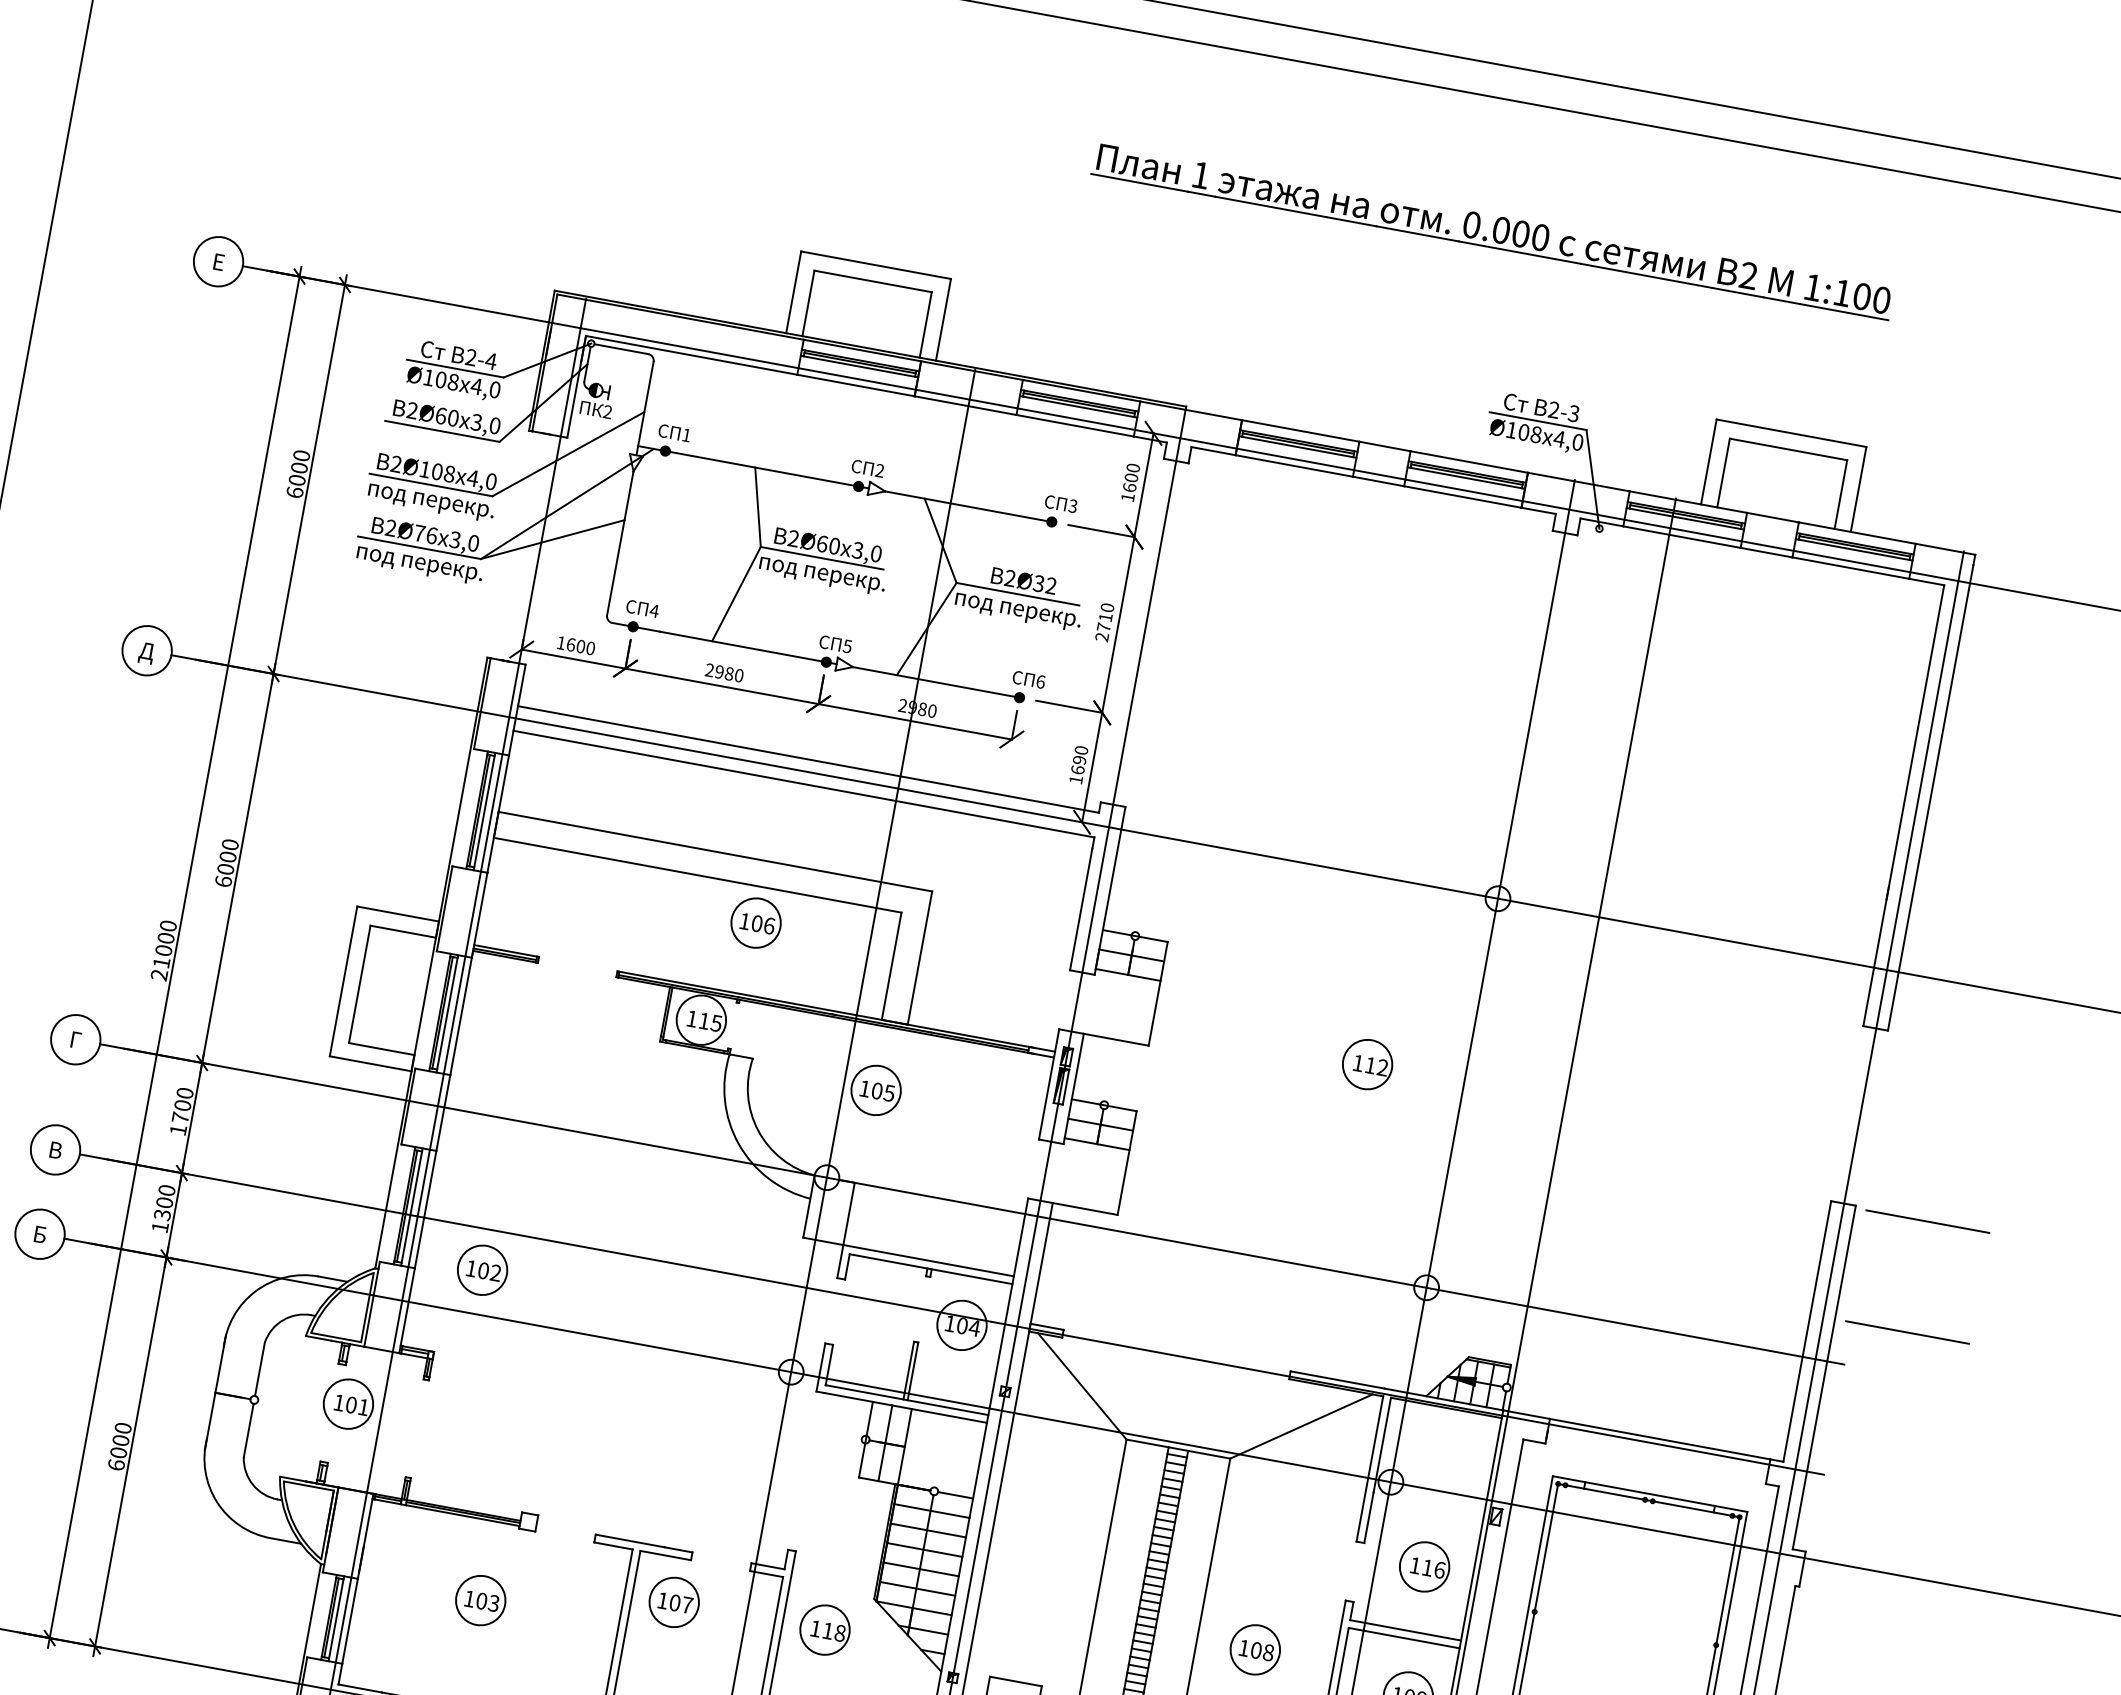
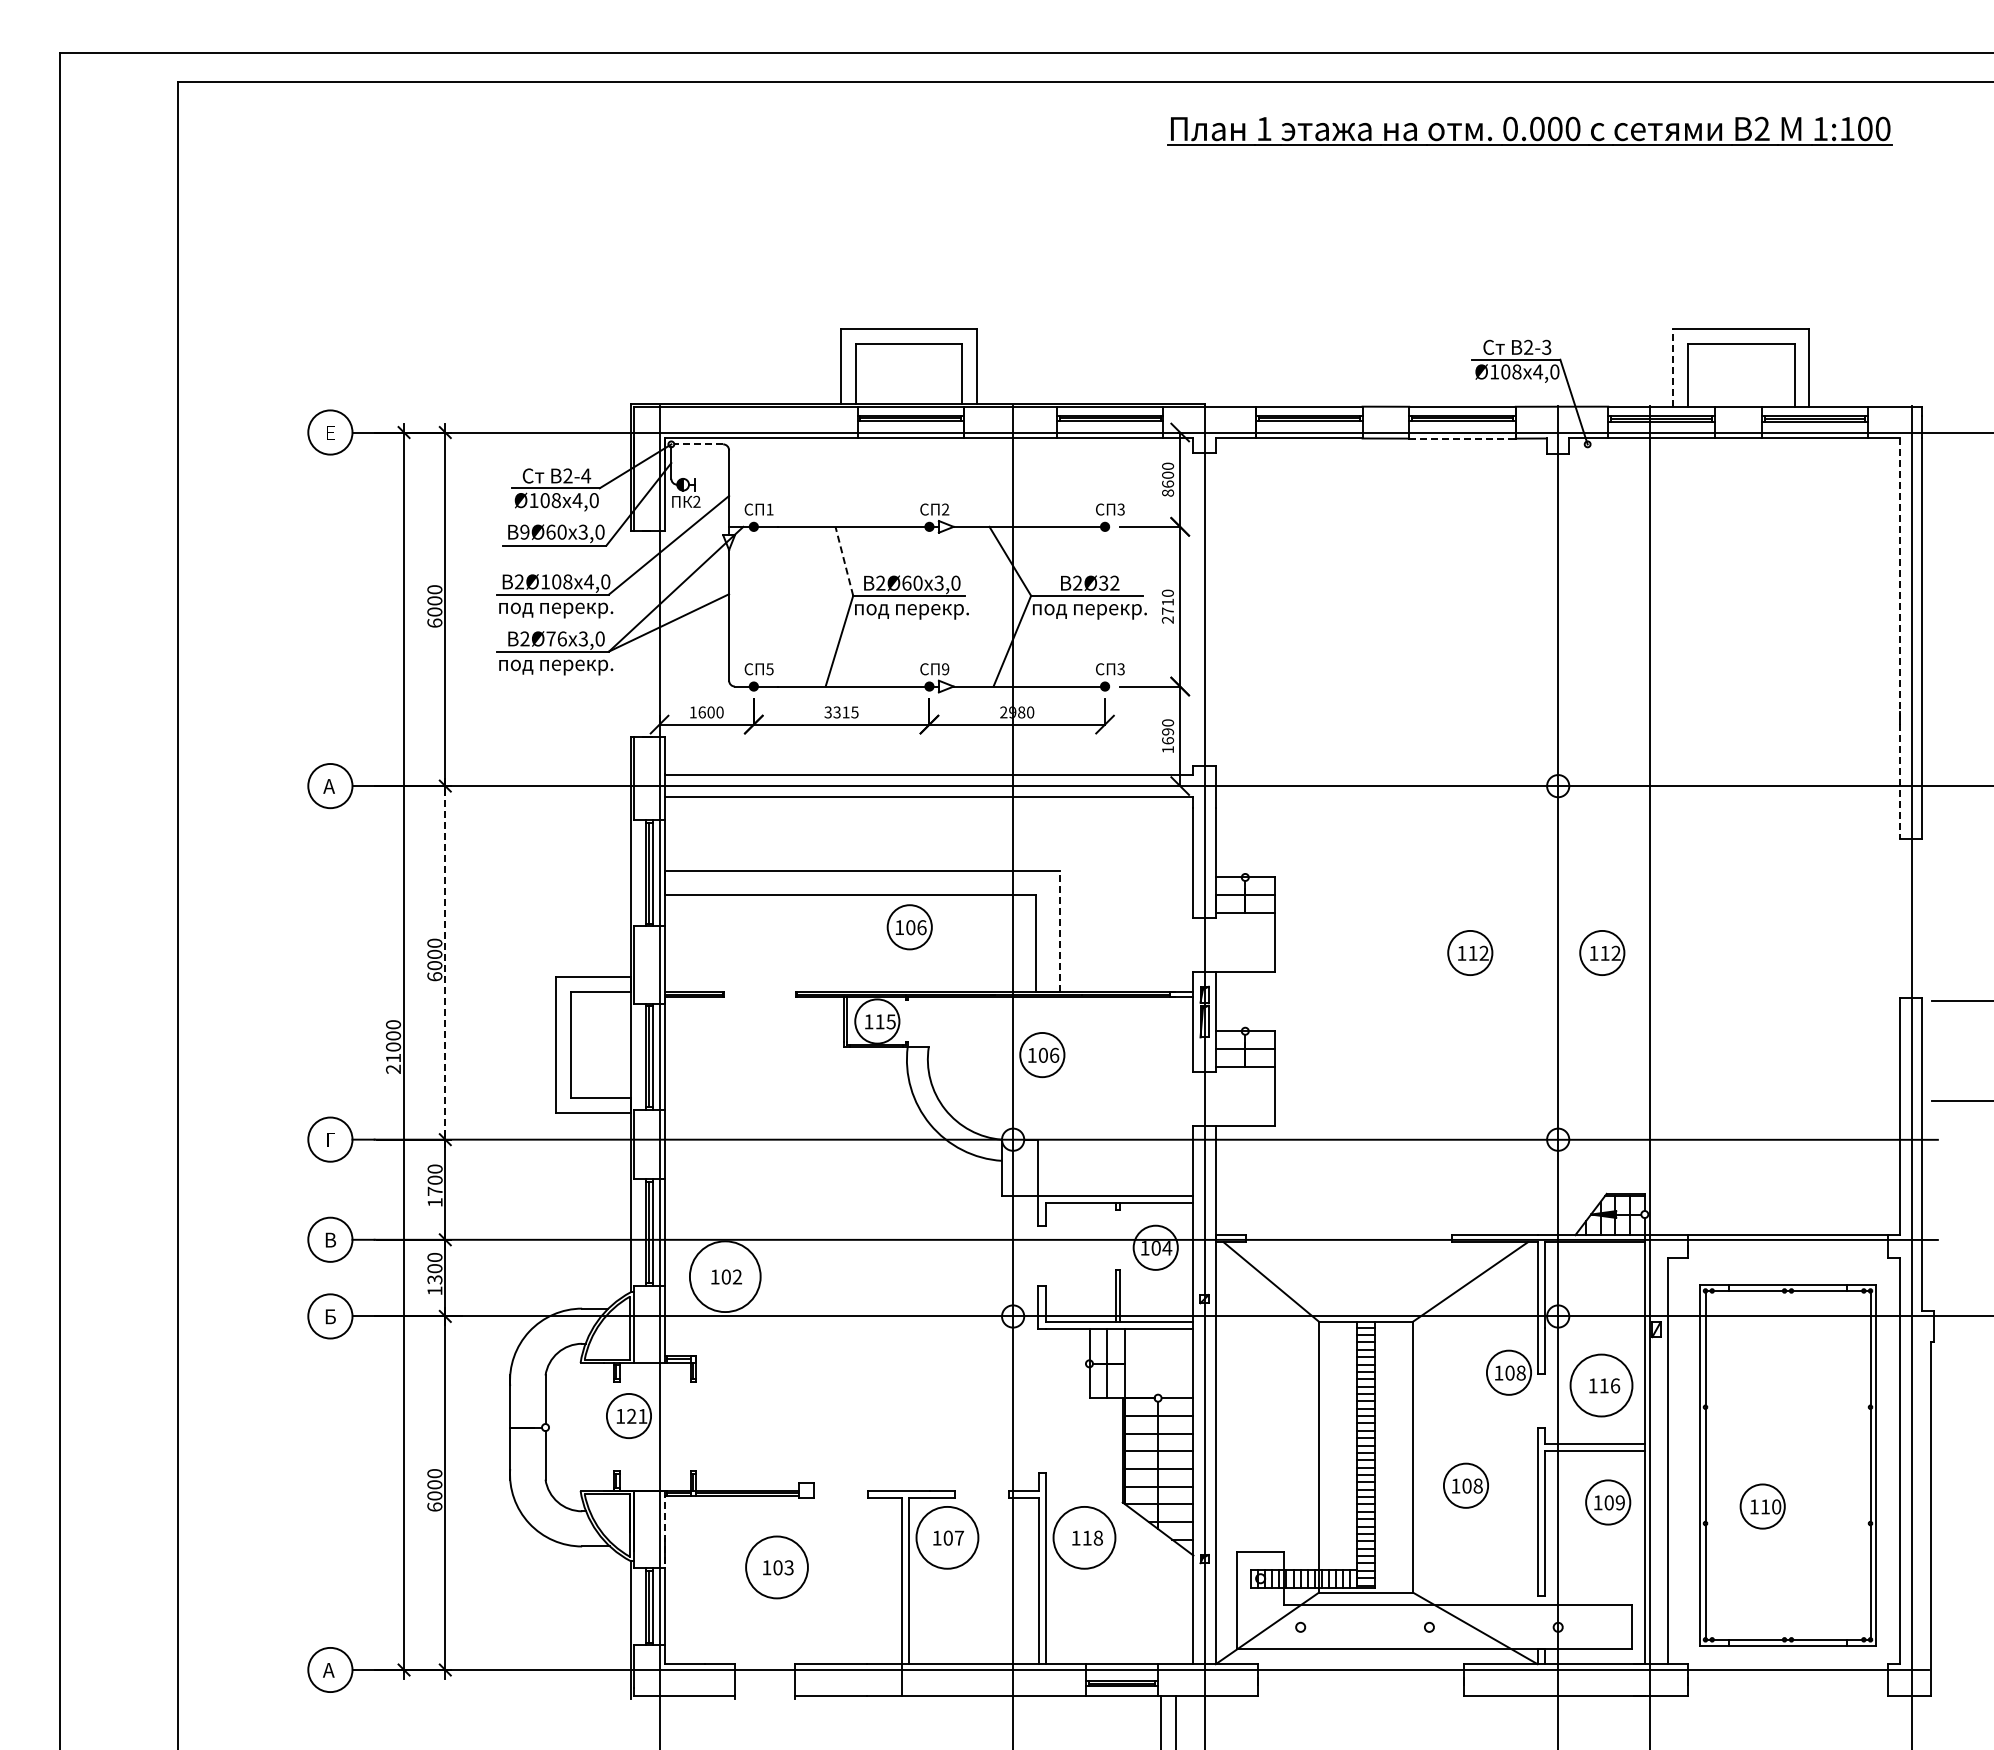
part: (1492, 230) -> (1529, 130), moved
line: (621, 349) -> (698, 444), solid -> dashed
text: (411, 410) -> (524, 532), 2Ø60 -> 9Ø60
line: (1709, 462) -> (1673, 368), solid -> dashed
text: (1128, 496) -> (1168, 492), 1600 -> 8600
line: (1462, 496) -> (1462, 438), solid -> dashed
line: (758, 507) -> (844, 561), solid -> dashed
text: (653, 611) -> (769, 669), 4 -> 5
text: (847, 646) -> (945, 669), 5 -> 9
text: (145, 653) -> (329, 788), Д -> А
text: (724, 672) -> (841, 712), 2980 -> 3315
text: (1039, 682) -> (1120, 669), 6 -> 3
line: (1903, 806) -> (1899, 639), solid -> dashed
line: (238, 868) -> (445, 962), solid -> dashed
line: (919, 957) -> (1059, 931), solid -> dashed
part: (1513, 1090) -> (1602, 952), added
text: (889, 1092) -> (1054, 1054), 105 -> 106
circle: (482, 1270) -> (725, 1276), size x1.6
text: (351, 1405) -> (631, 1416), 101 -> 121
part: (1324, 1533) -> (1508, 1372), added
line: (365, 1536) -> (665, 1529), solid -> dashed
circle: (1424, 1566) -> (1601, 1385), size x1.4
circle: (480, 1600) -> (776, 1567), size x1.4
circle: (674, 1602) -> (947, 1537), size x1.4
circle: (825, 1629) -> (1084, 1537), size x1.4

